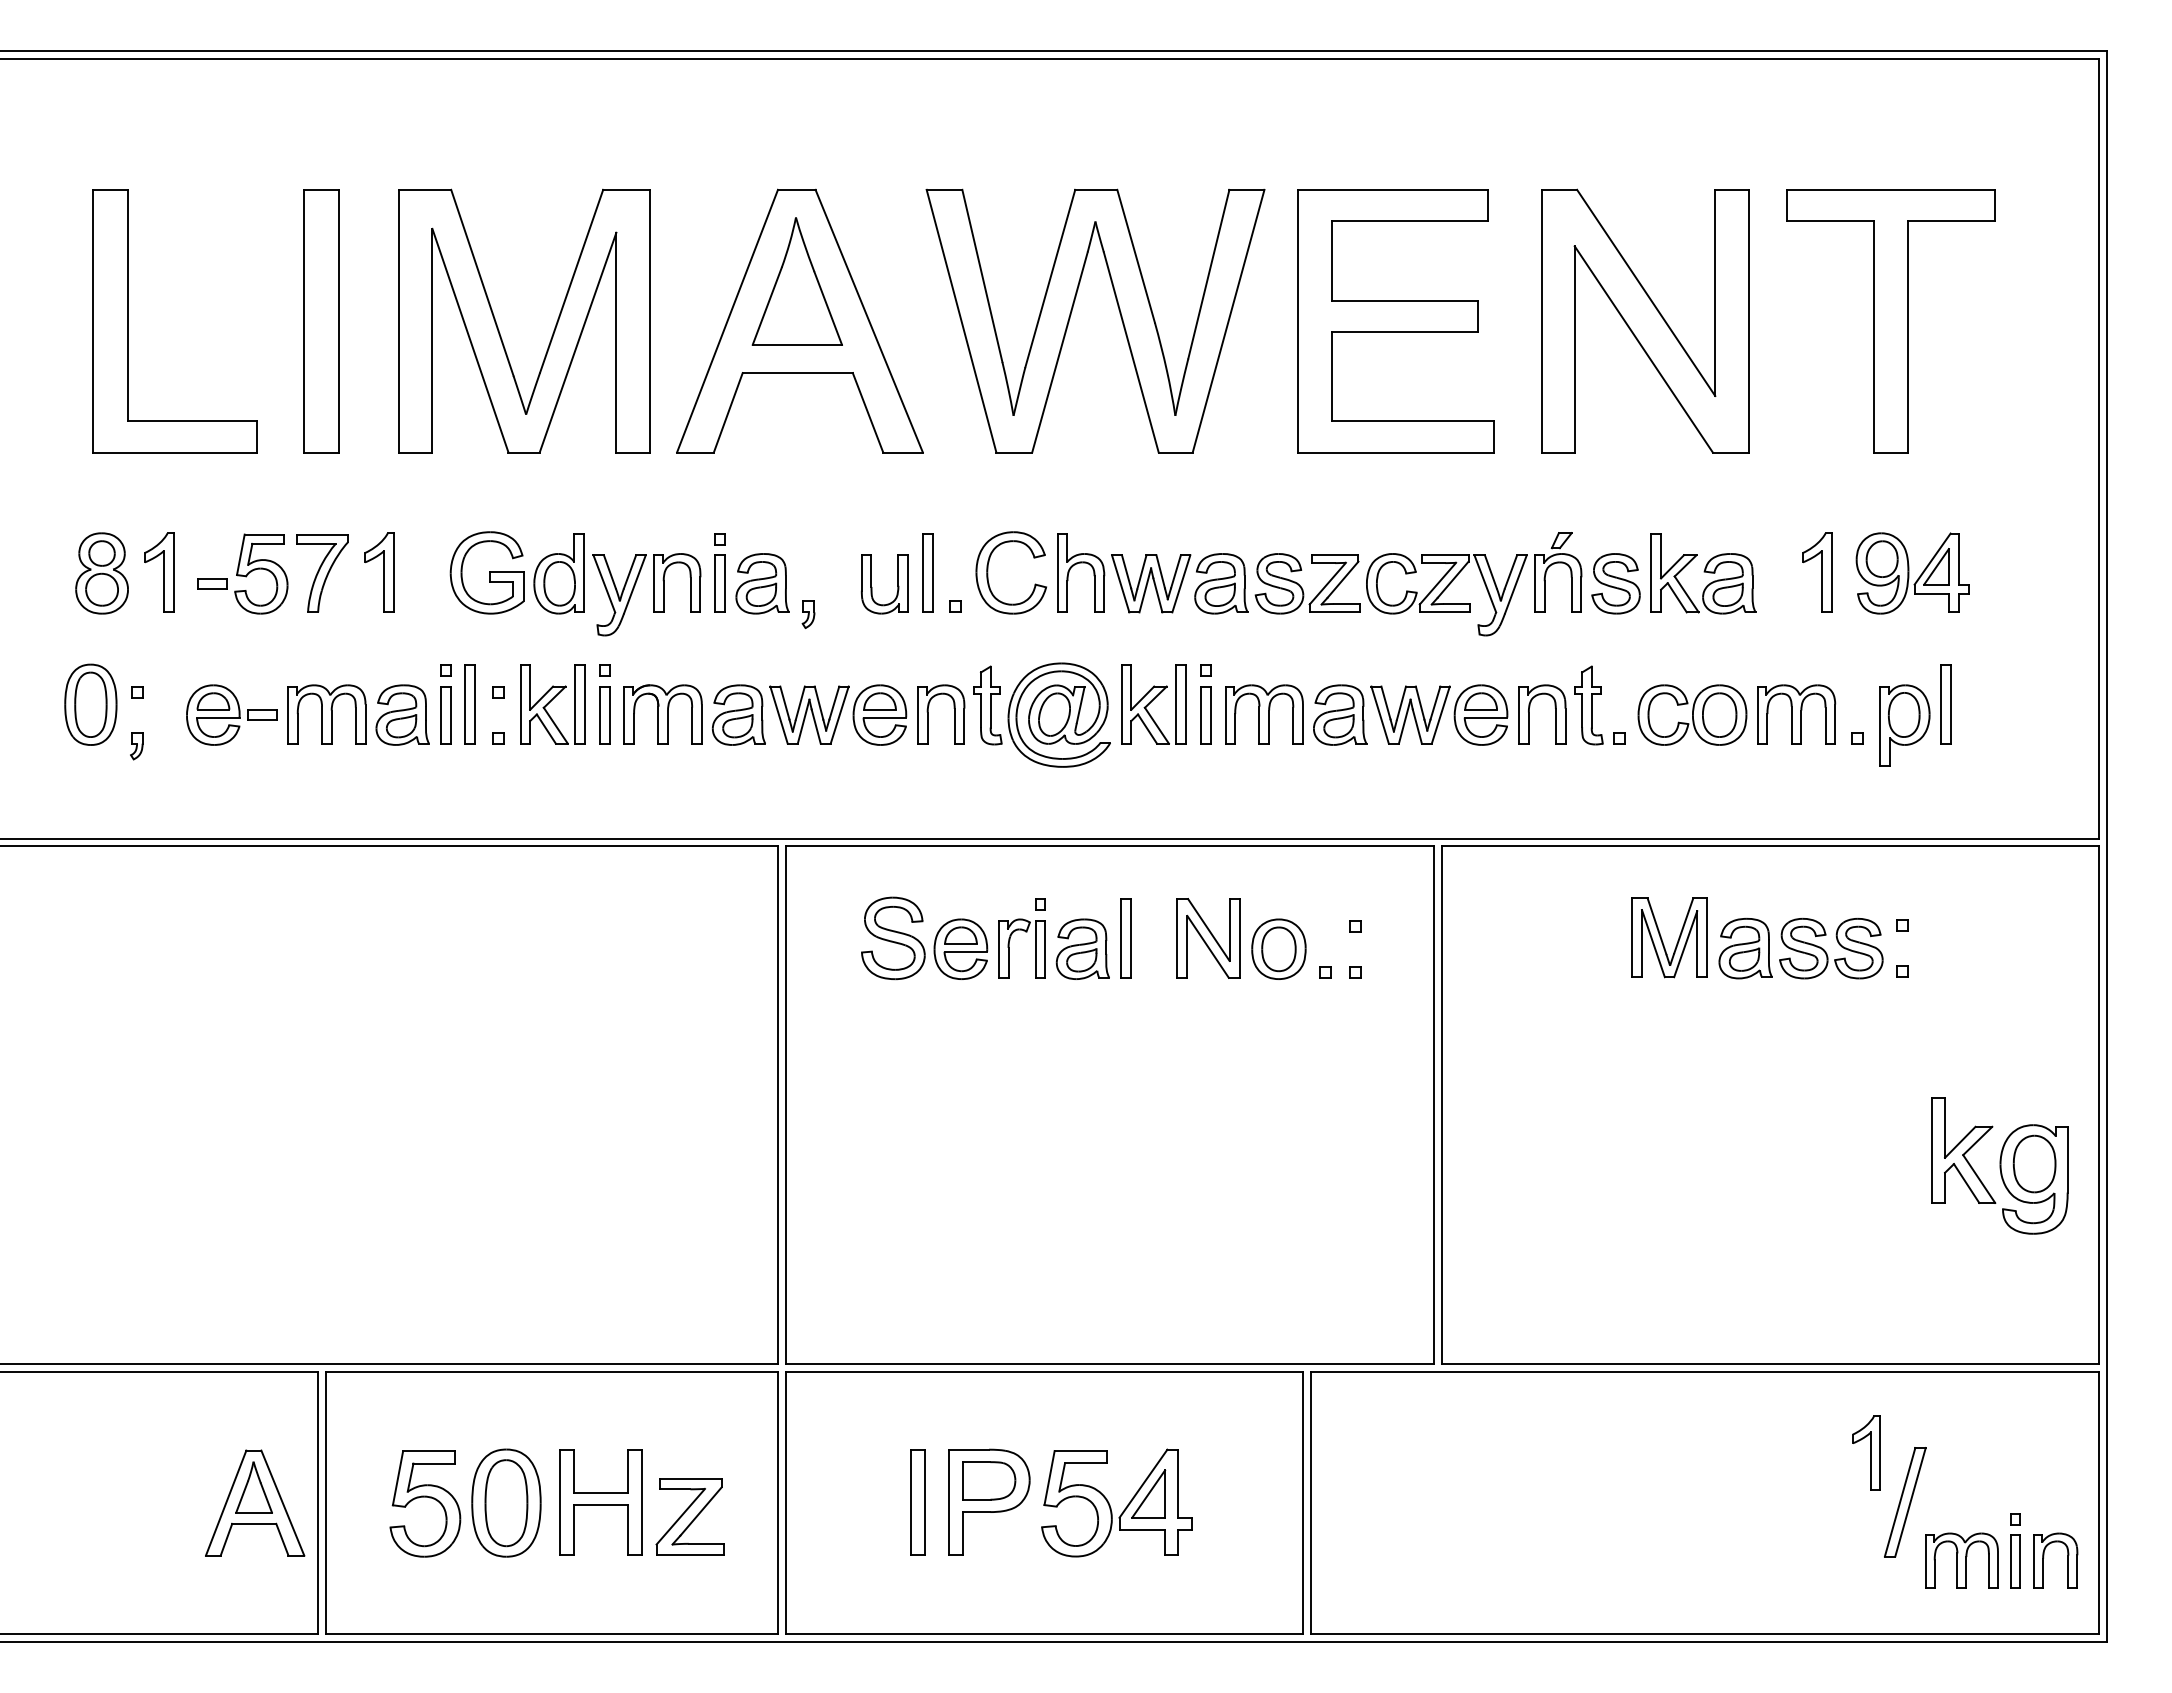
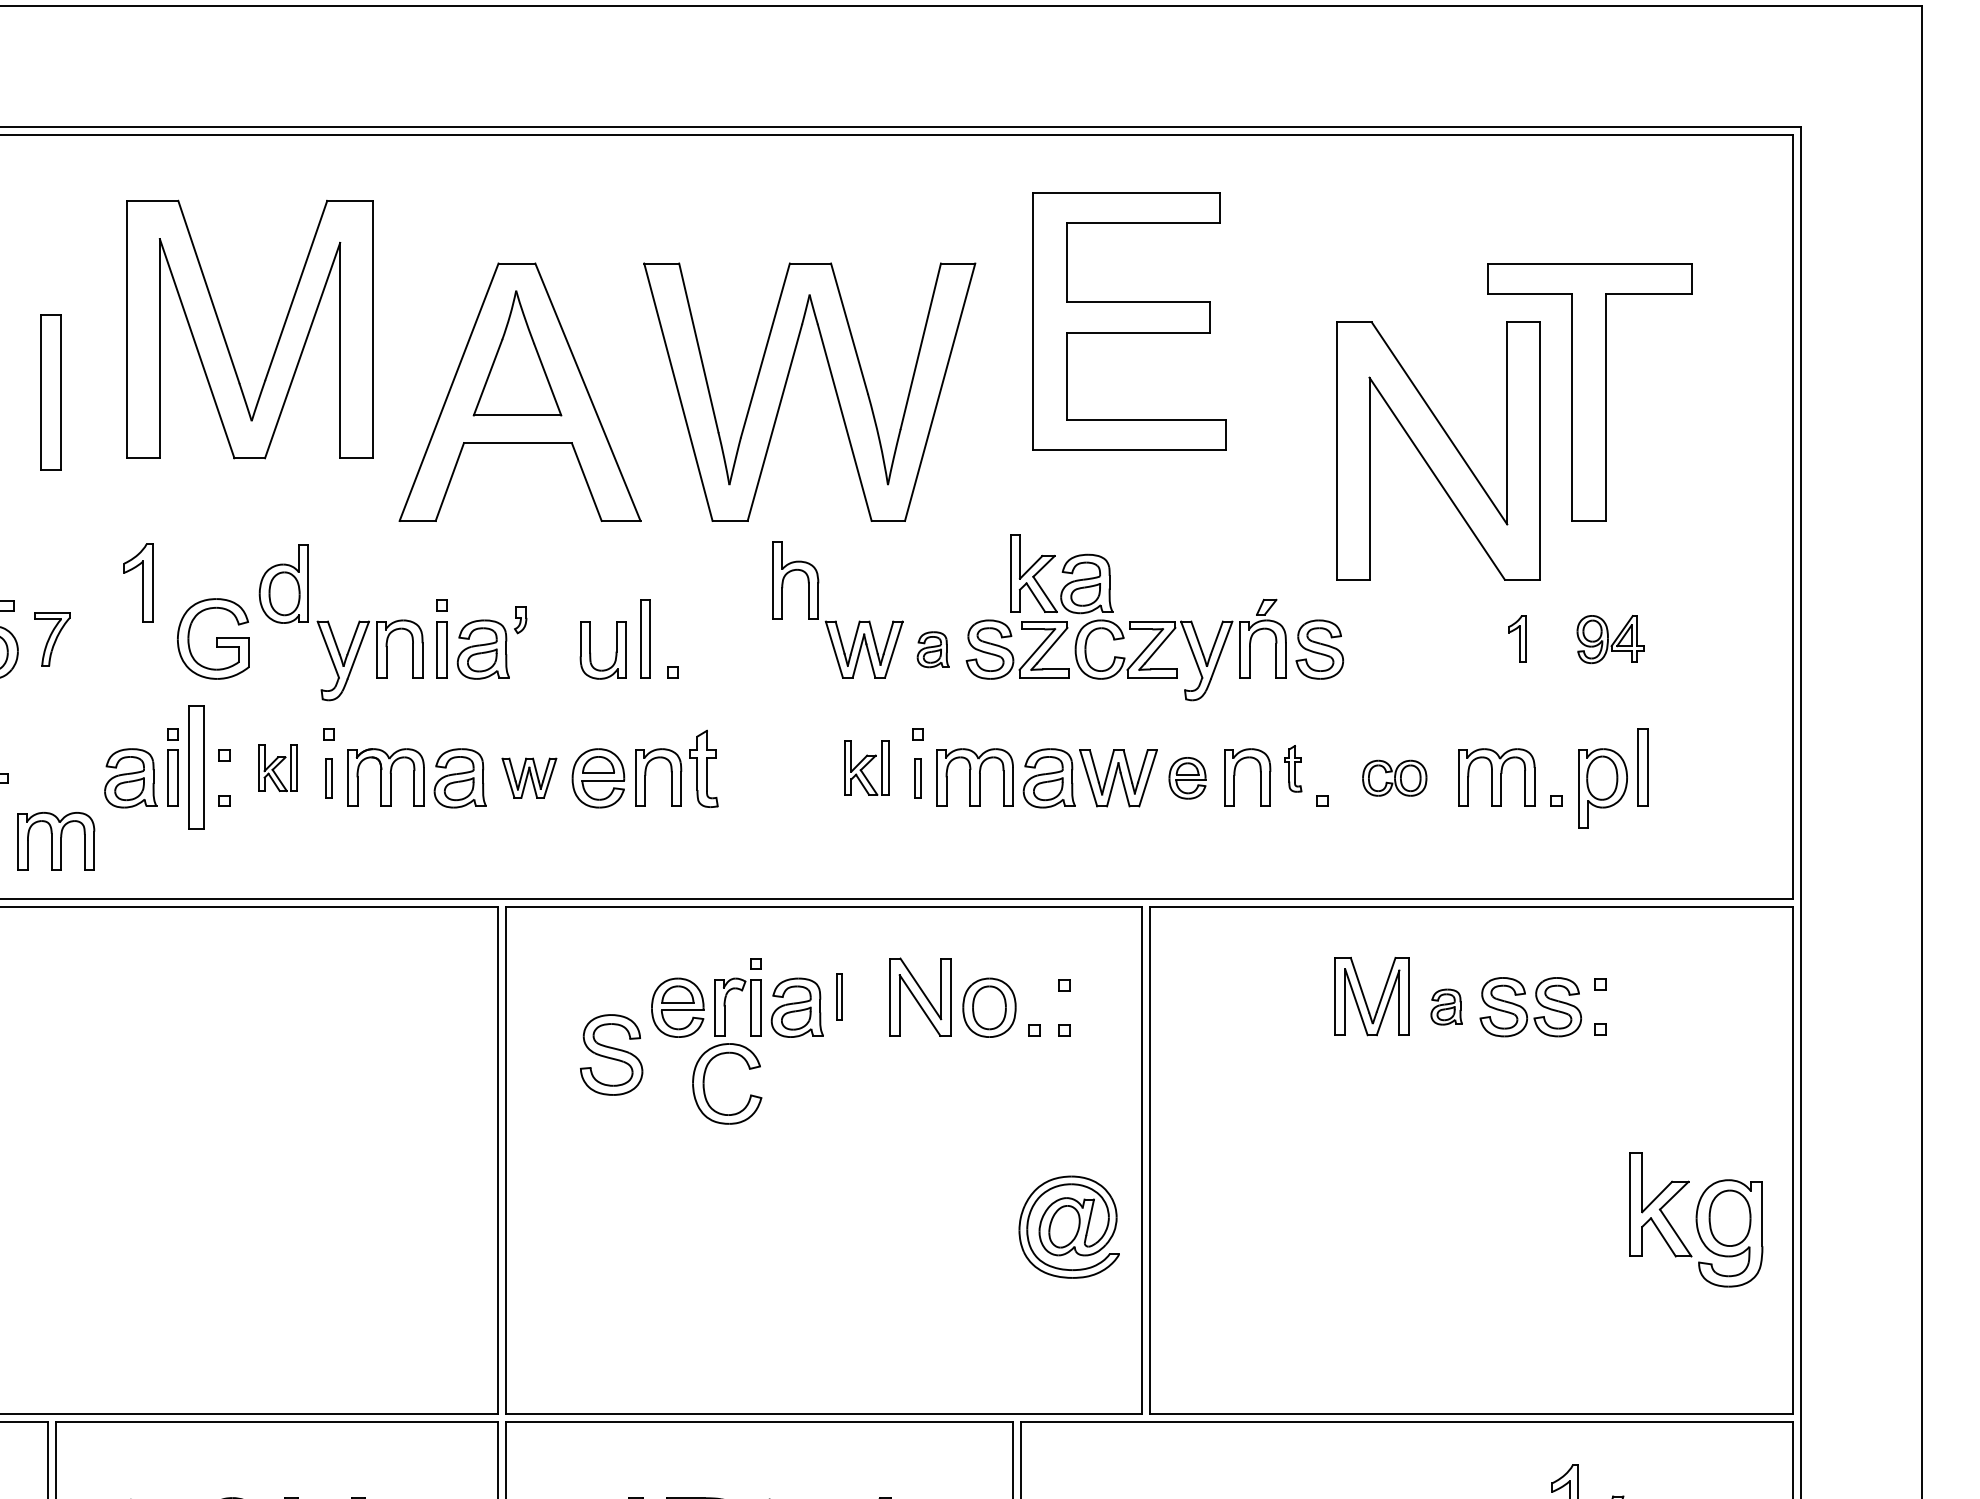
part: (1645, 320) -> (1438, 450), moved
part: (321, 321) -> (51, 392), size x0.6
part: (1395, 321) -> (1129, 322), moved
part: (498, 327) -> (224, 335), moved
part: (1077, 564) -> (792, 571), moved
part: (379, 572) -> (138, 582), moved
part: (988, 572) -> (704, 1083), moved
part: (1817, 572) -> (1517, 638), size x0.6
part: (322, 573) -> (52, 639), size x0.7
part: (558, 573) -> (283, 583), moved
part: (1703, 573) -> (1061, 573), moved
part: (1912, 573) -> (1610, 639), size x0.6
part: (1221, 583) -> (933, 649), size x0.6
part: (808, 614) -> (520, 619), moved
part: (469, 704) -> (196, 767), size x1.6
part: (552, 704) -> (277, 767), size x0.6
part: (1153, 704) -> (866, 767), size x0.7
part: (1588, 705) -> (1292, 768), size x0.6
part: (326, 714) -> (56, 841), moved
part: (809, 714) -> (529, 777), size x0.7
part: (1058, 714) -> (1068, 1226), moved
part: (1480, 714) -> (1187, 777), size x0.7
part: (1692, 714) -> (1394, 777), size x0.6
part: (604, 715) -> (328, 778), size x0.7
part: (1205, 715) -> (917, 778), size x0.7
part: (893, 938) -> (611, 1055), moved
part: (1125, 938) -> (839, 997), size x0.6
part: (1745, 948) -> (1446, 1007), size x0.6

